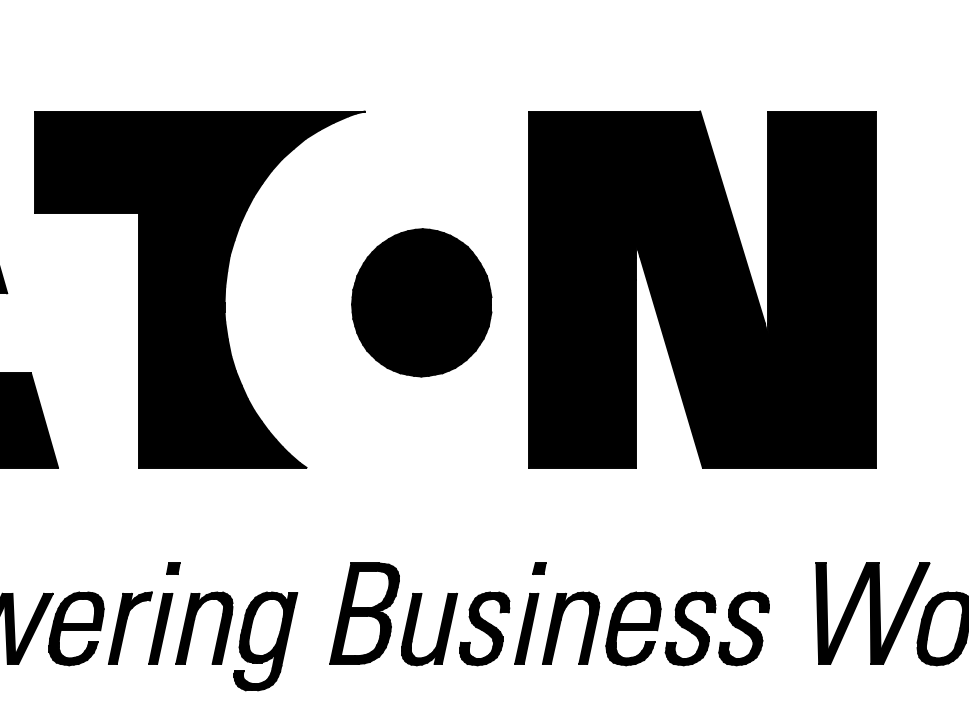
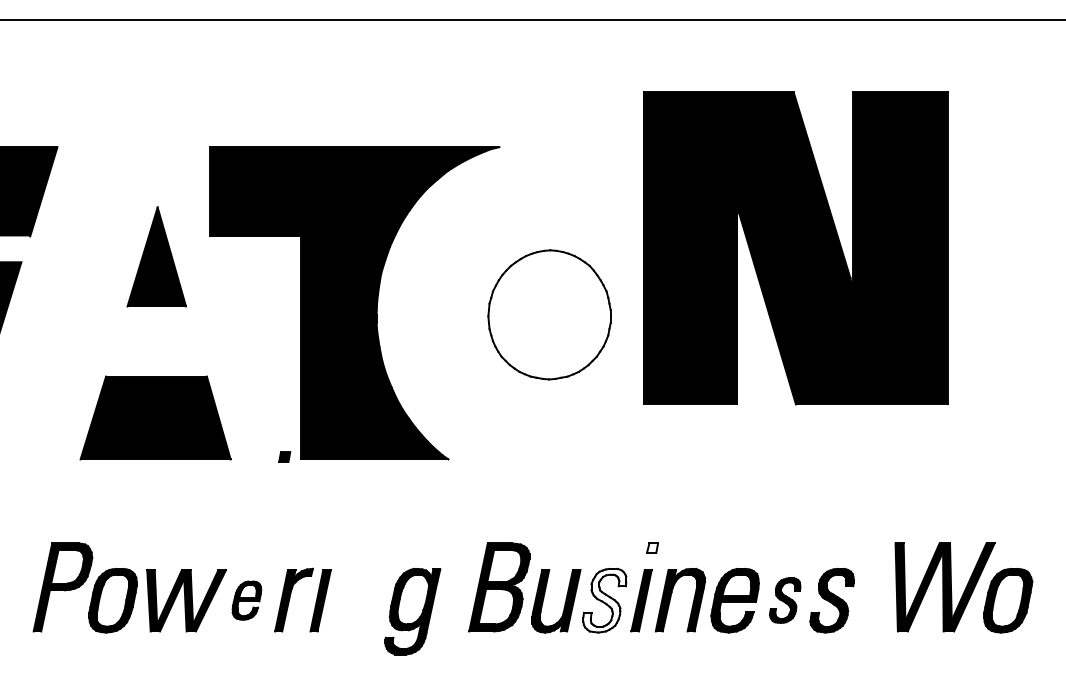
part: (702, 289) -> (795, 248), moved
fill: (421, 302) -> (549, 314), removed
part: (173, 568) -> (284, 456), moved
fill: (539, 568) -> (652, 547), removed
part: (194, 624) -> (350, 596), removed
part: (76, 628) -> (246, 600), size x0.6
fill: (484, 628) -> (604, 600), removed
part: (689, 628) -> (784, 600), size x0.7

